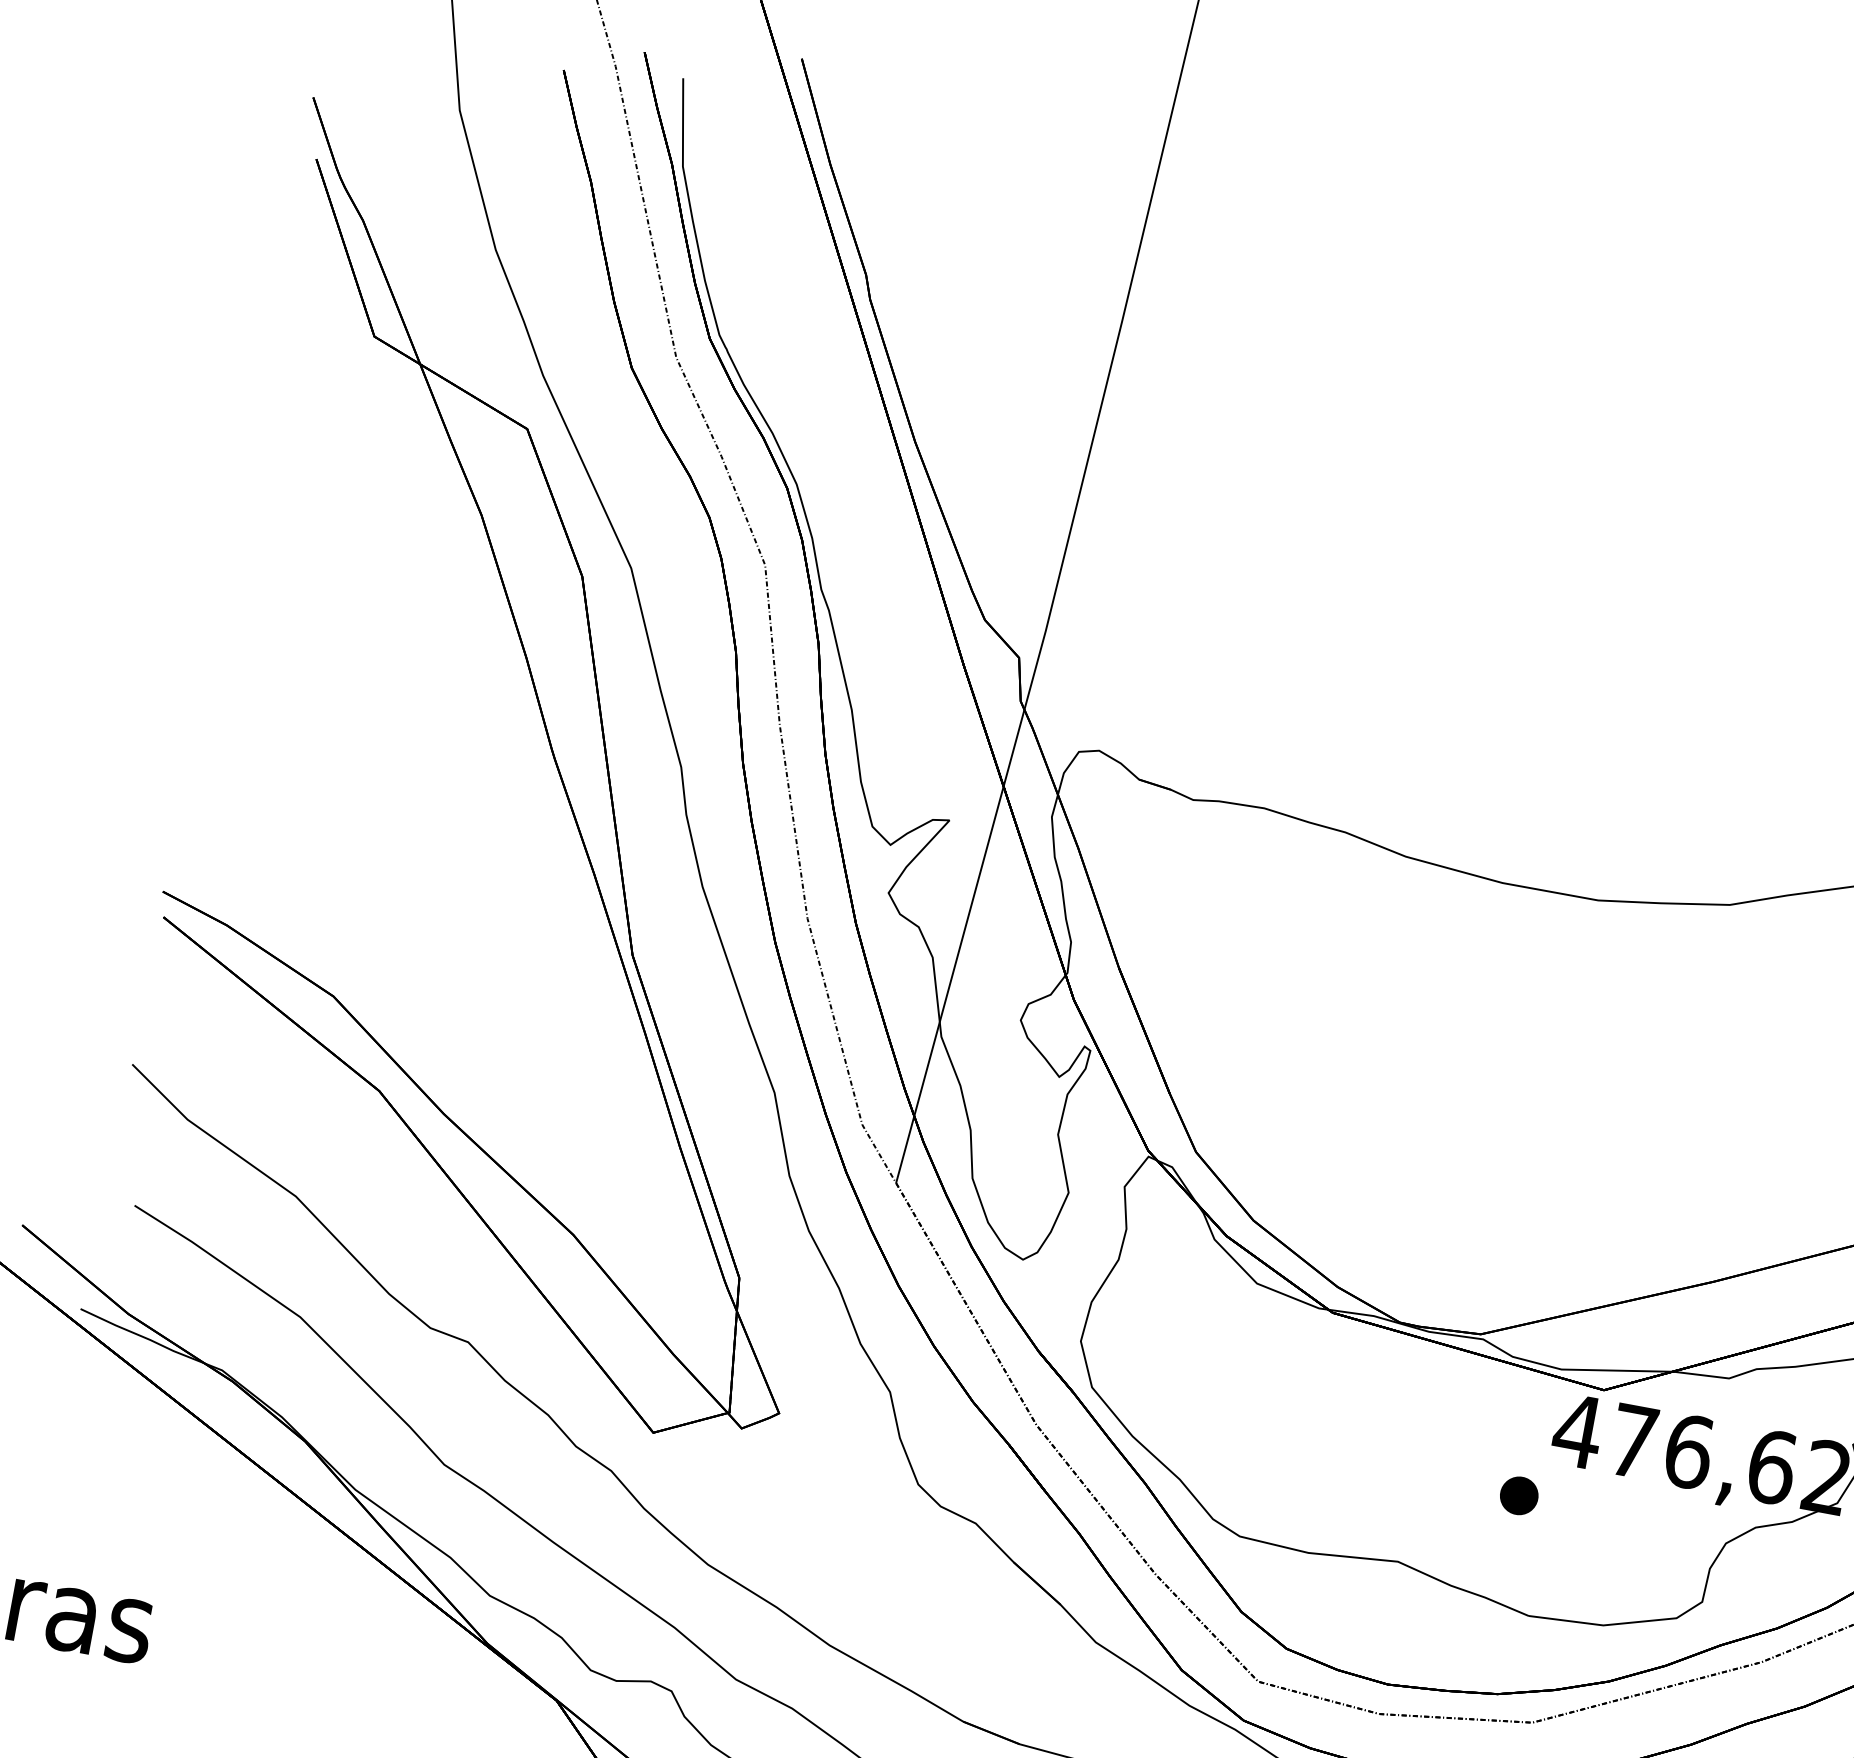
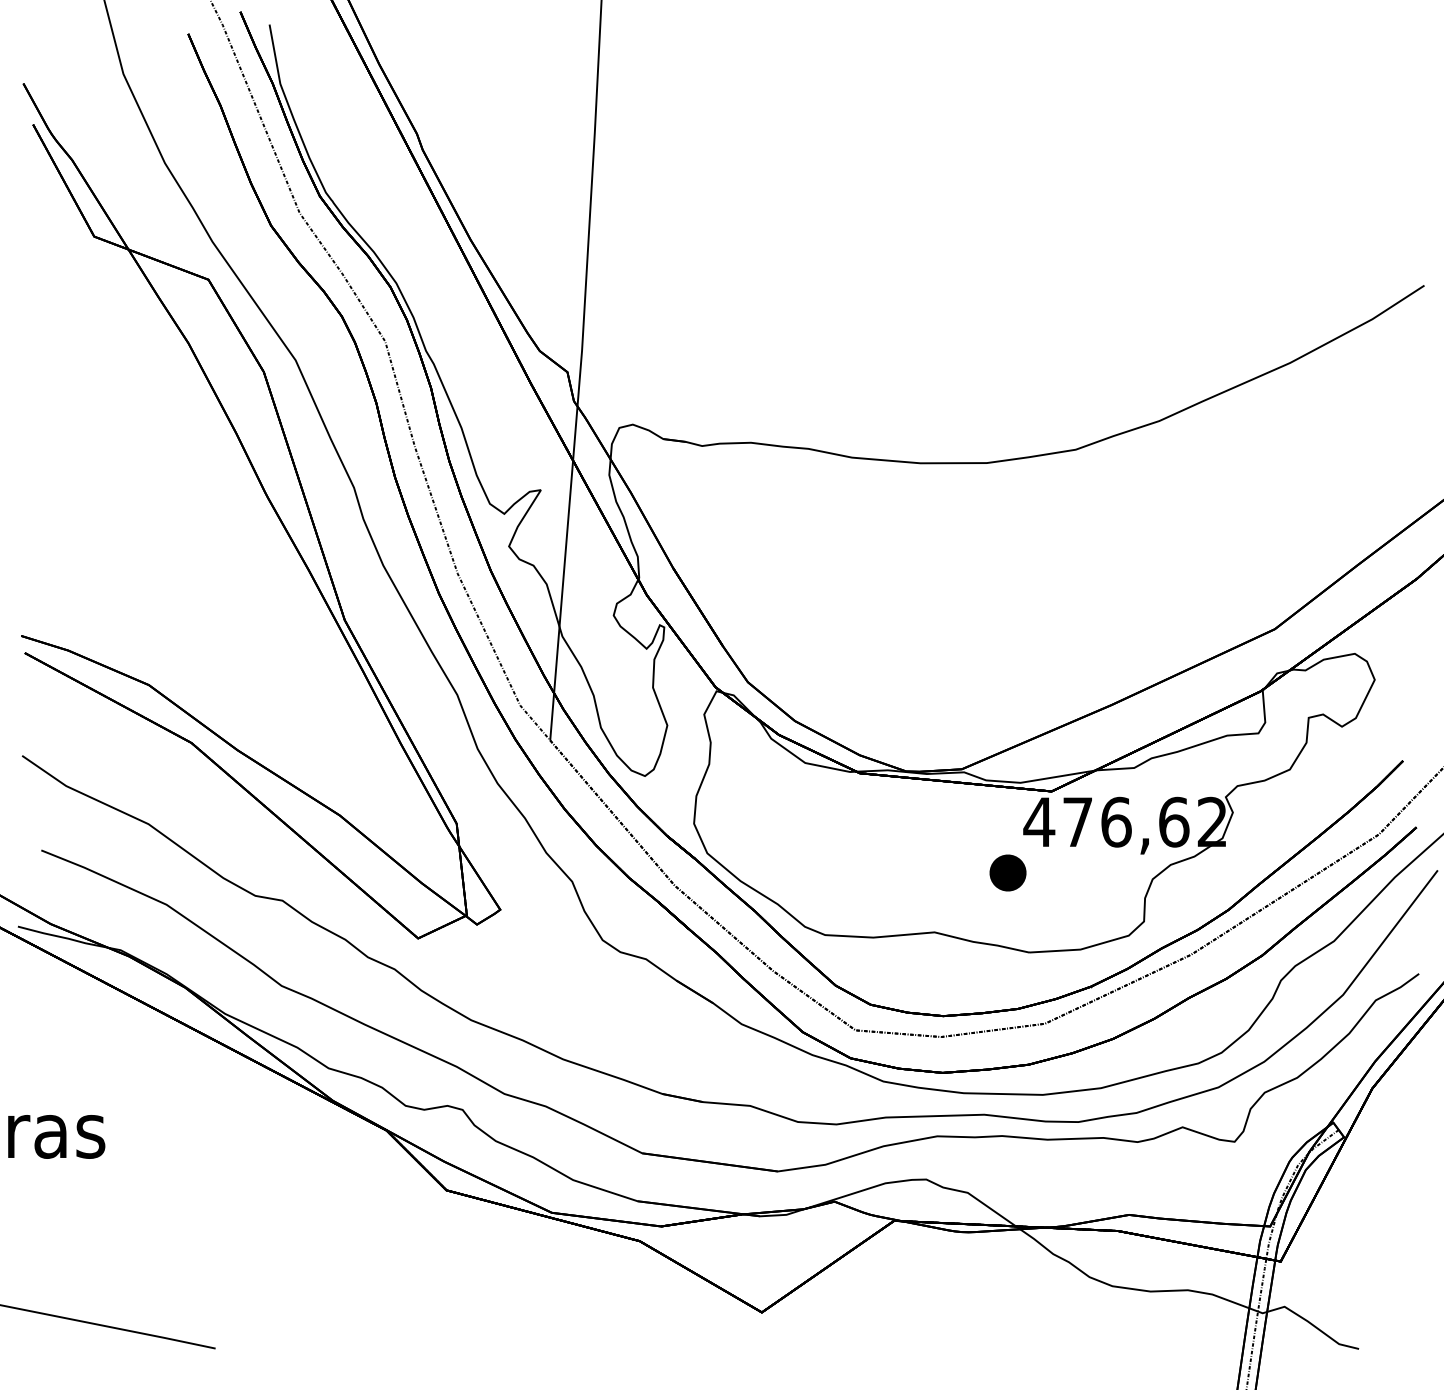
part: (1518, 1495) -> (1007, 872), size x1.4

